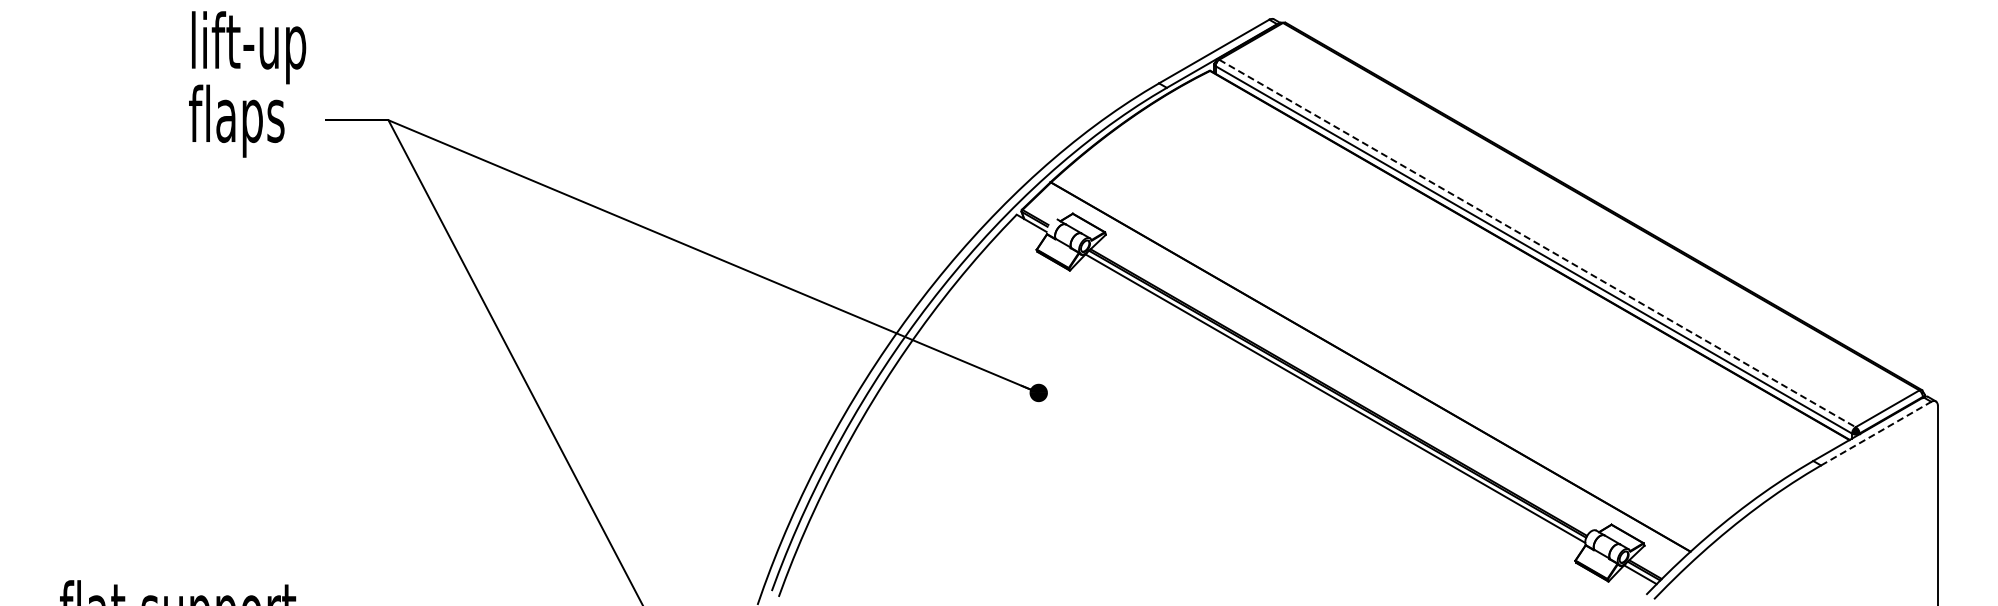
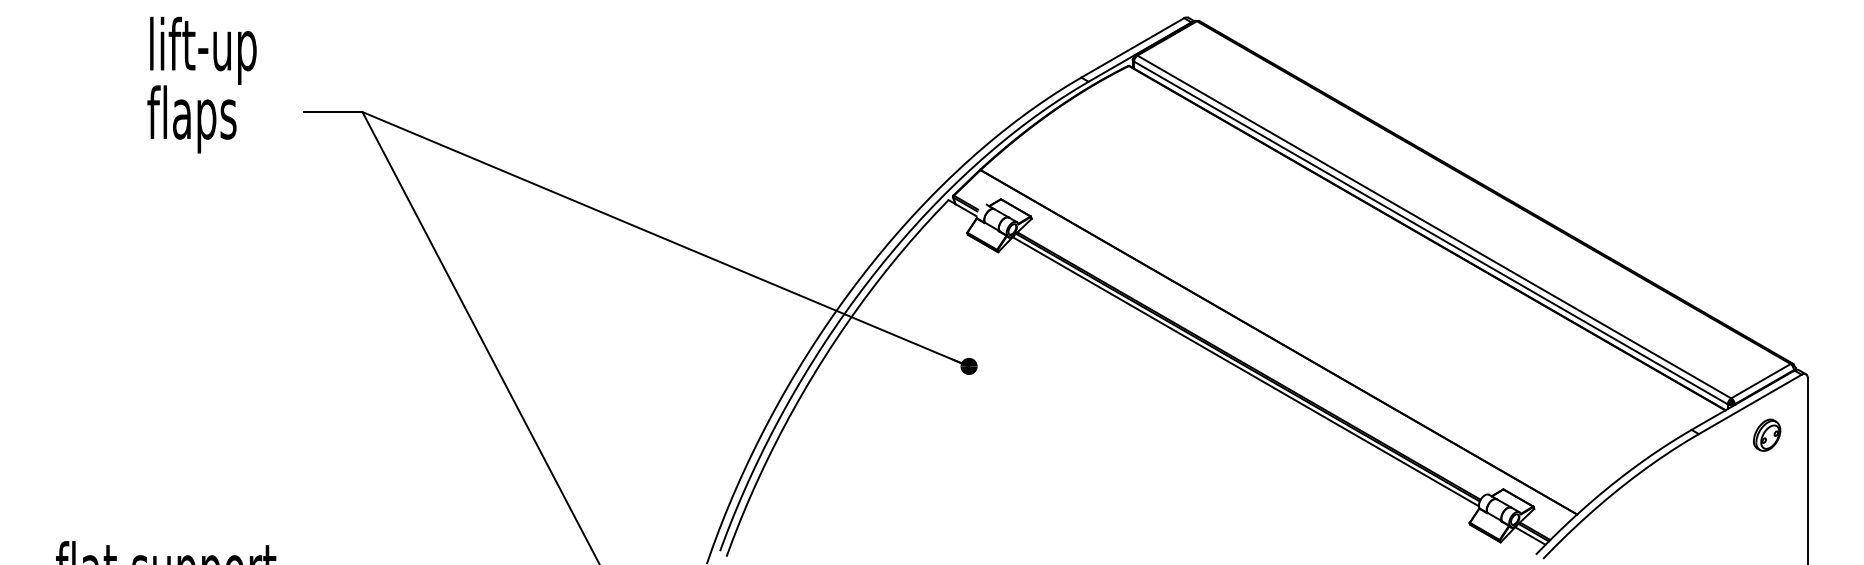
text: (247, 84) -> (202, 85), moved
line: (1537, 243) -> (1434, 226), dashed -> solid
line: (1876, 433) -> (1750, 404), dashed -> solid
part: (1894, 466) -> (1767, 435), added

